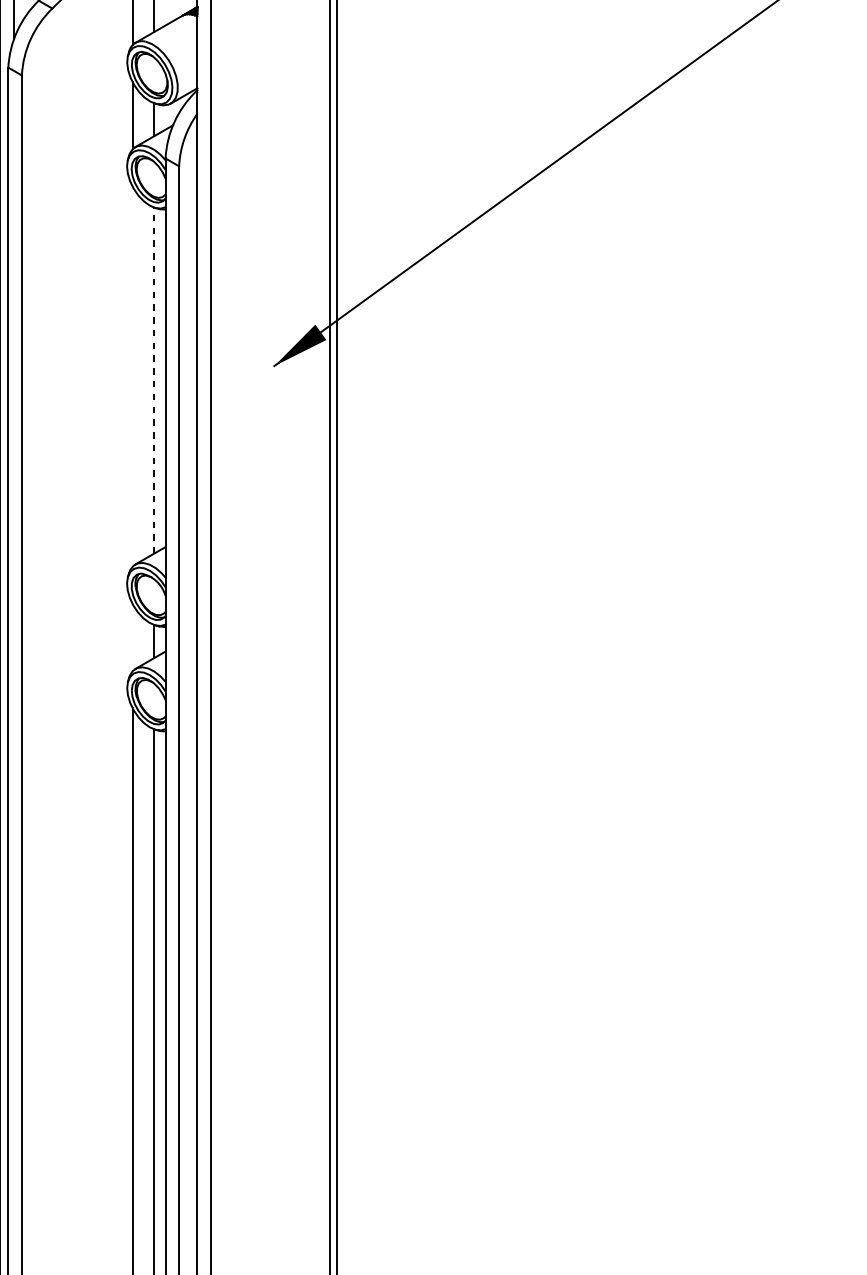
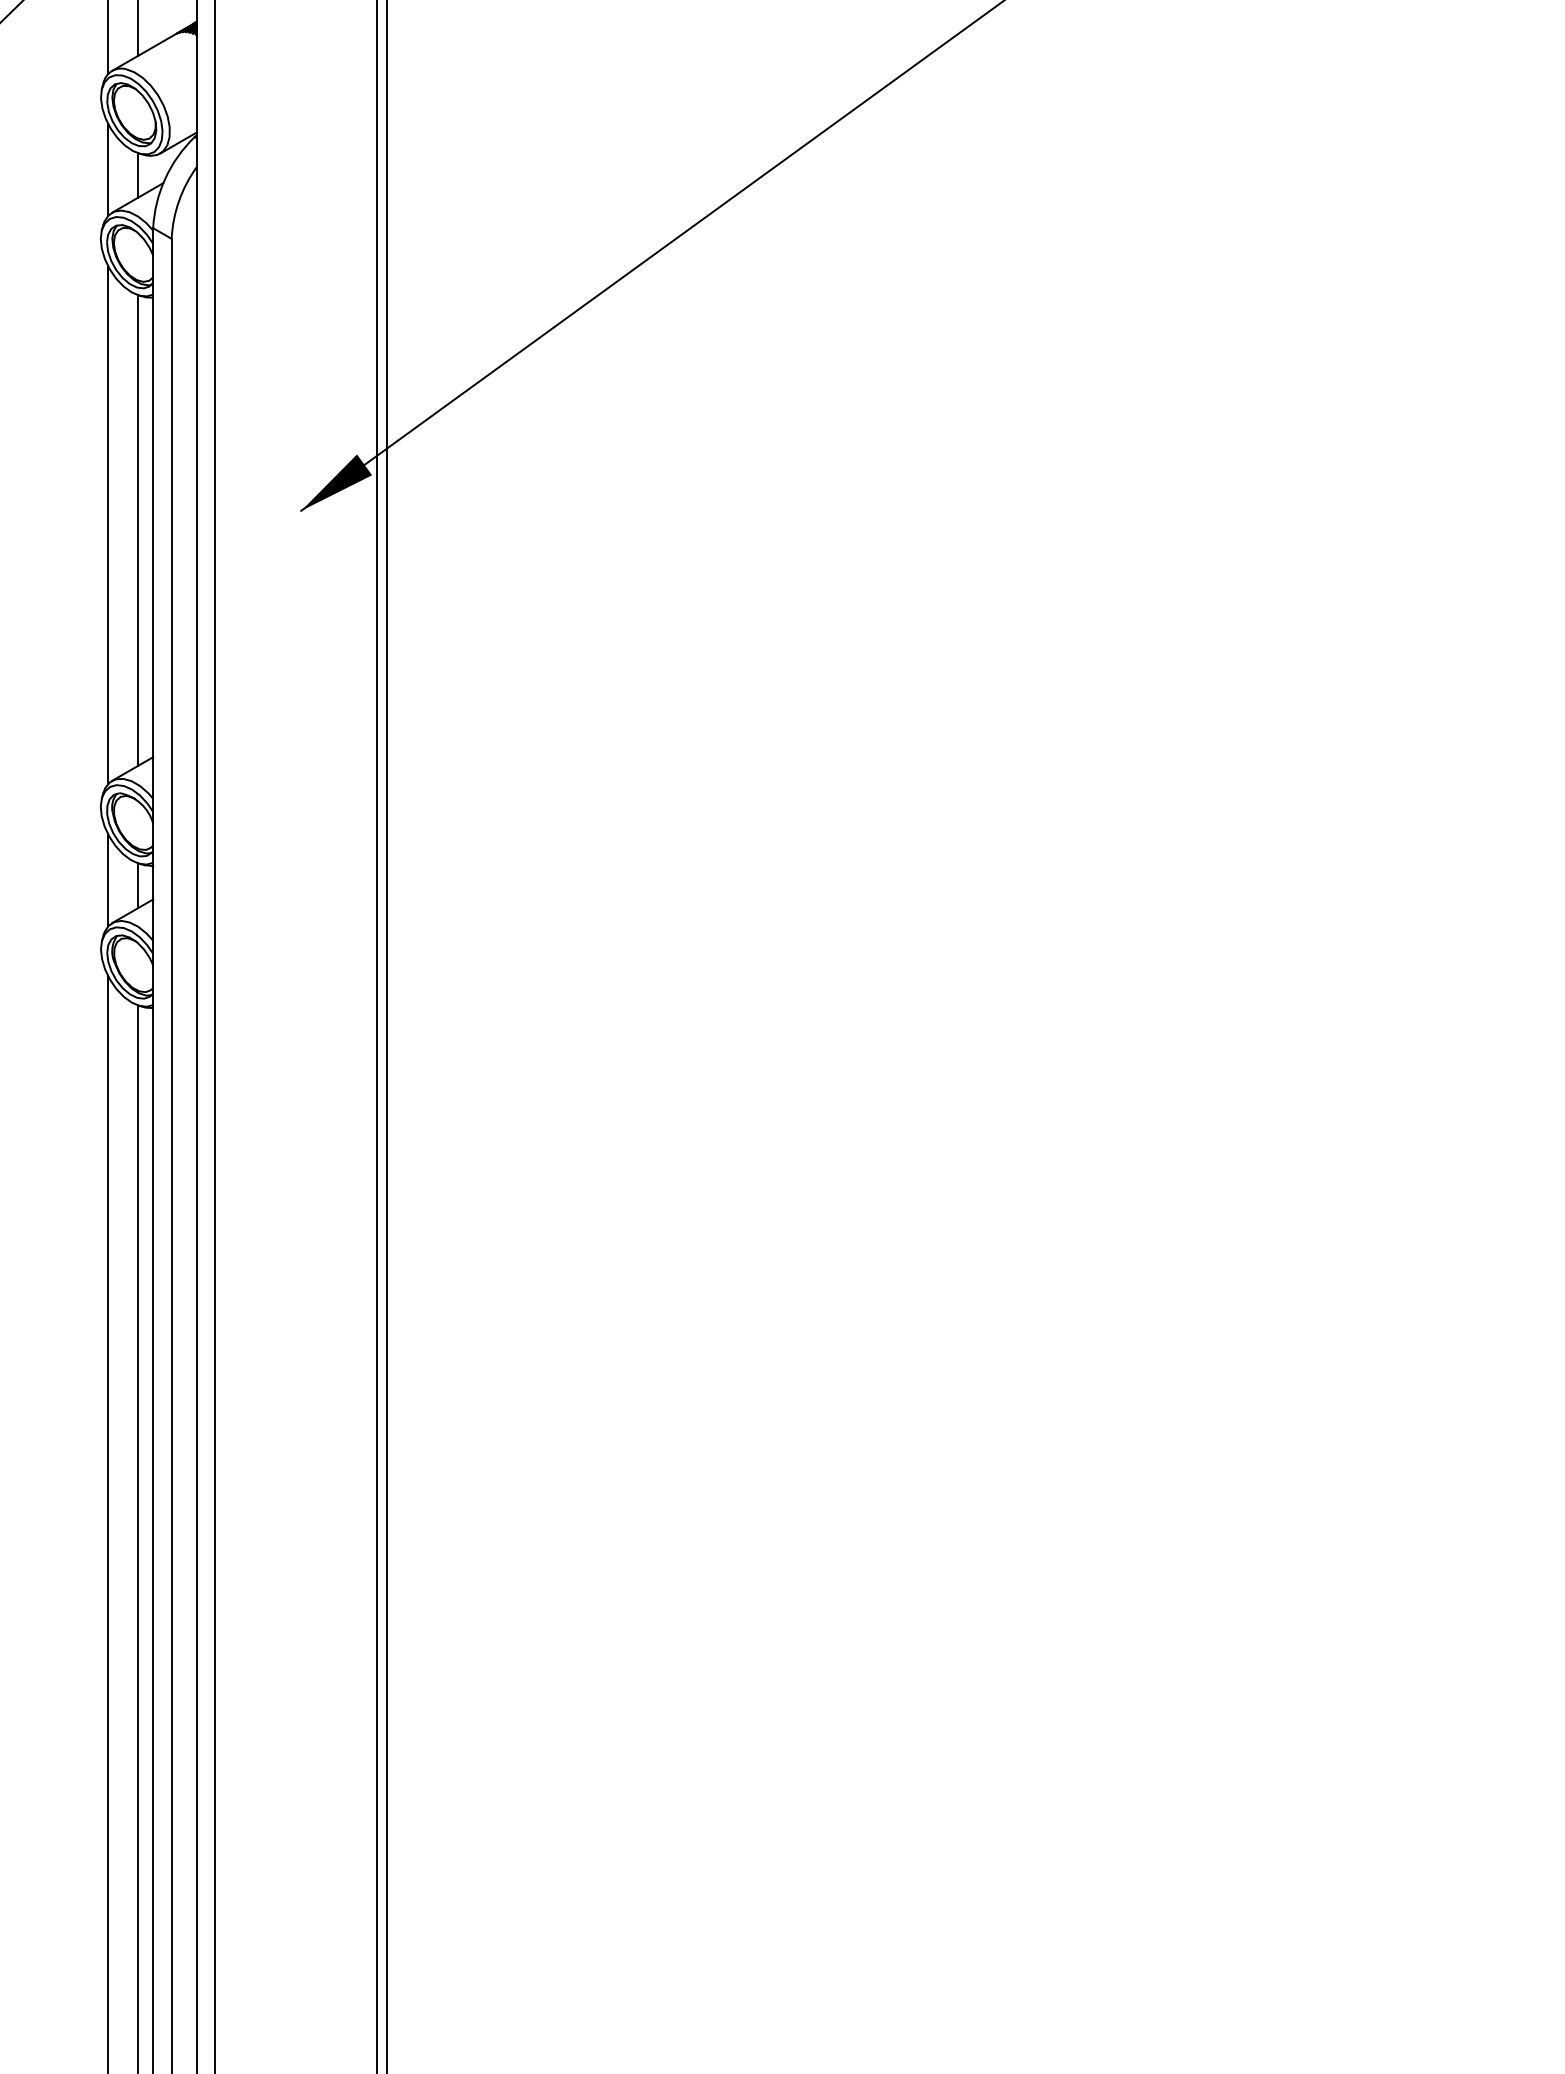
line: (132, 376) -> (108, 524), added
line: (154, 380) -> (137, 530), dashed -> solid
line: (132, 637) -> (108, 880), added

